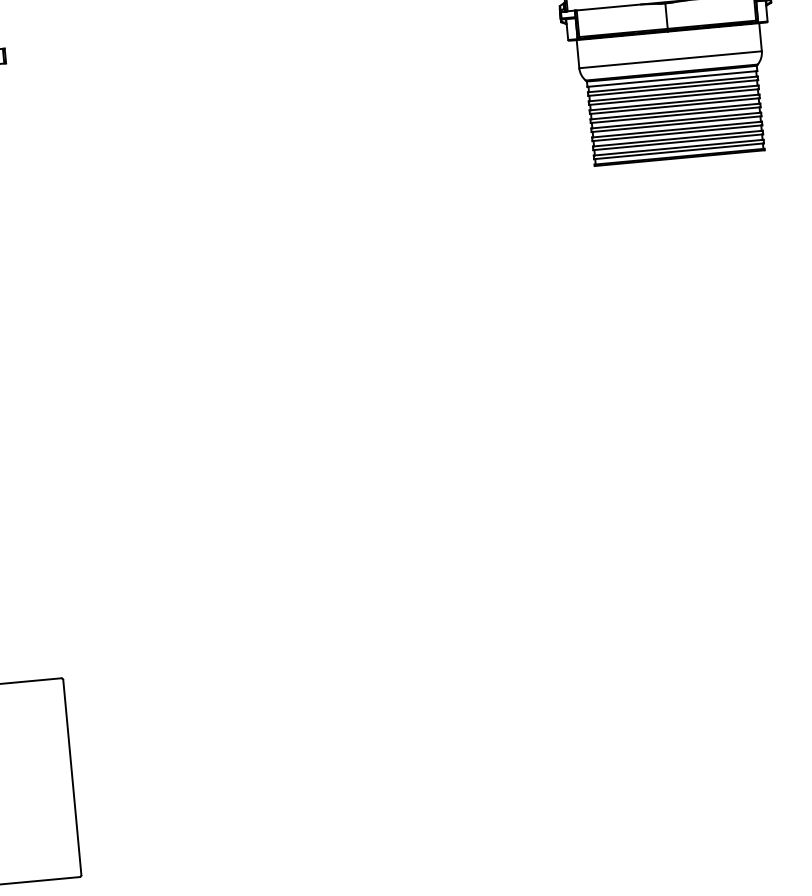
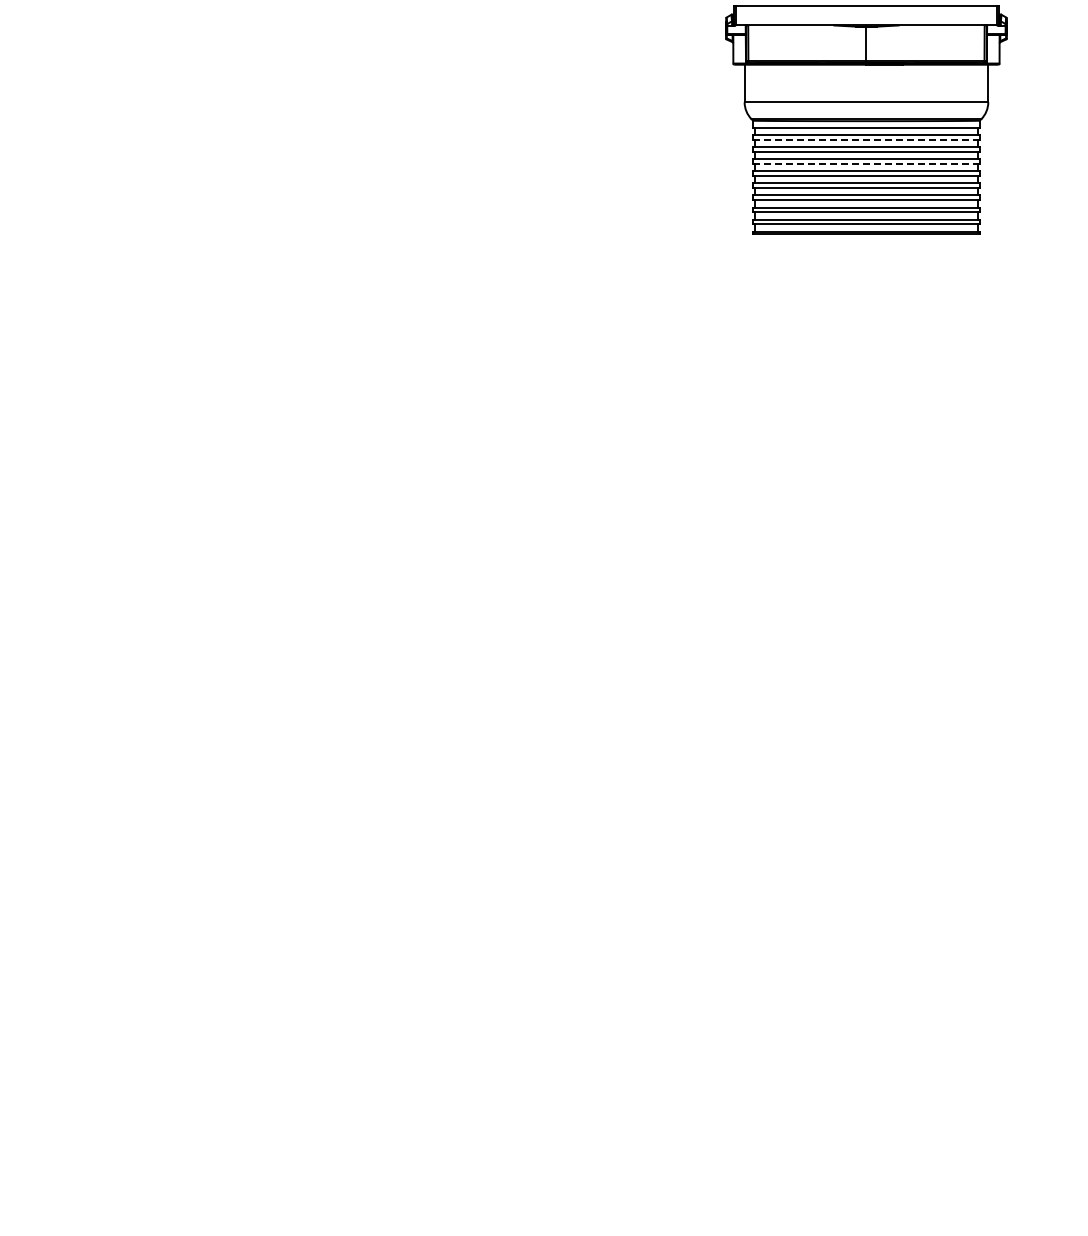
line: (672, 88) -> (865, 140), solid -> dashed
line: (674, 106) -> (865, 164), solid -> dashed

